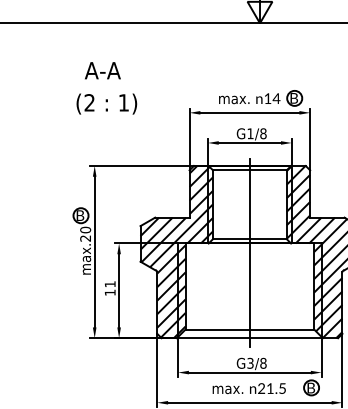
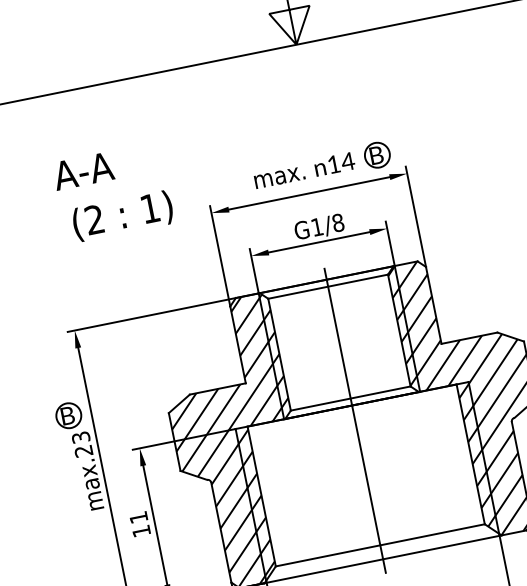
text: (102, 70) -> (82, 170), moved
text: (106, 103) -> (122, 215), moved
text: (85, 229) -> (80, 436), max.20 -> max.23

